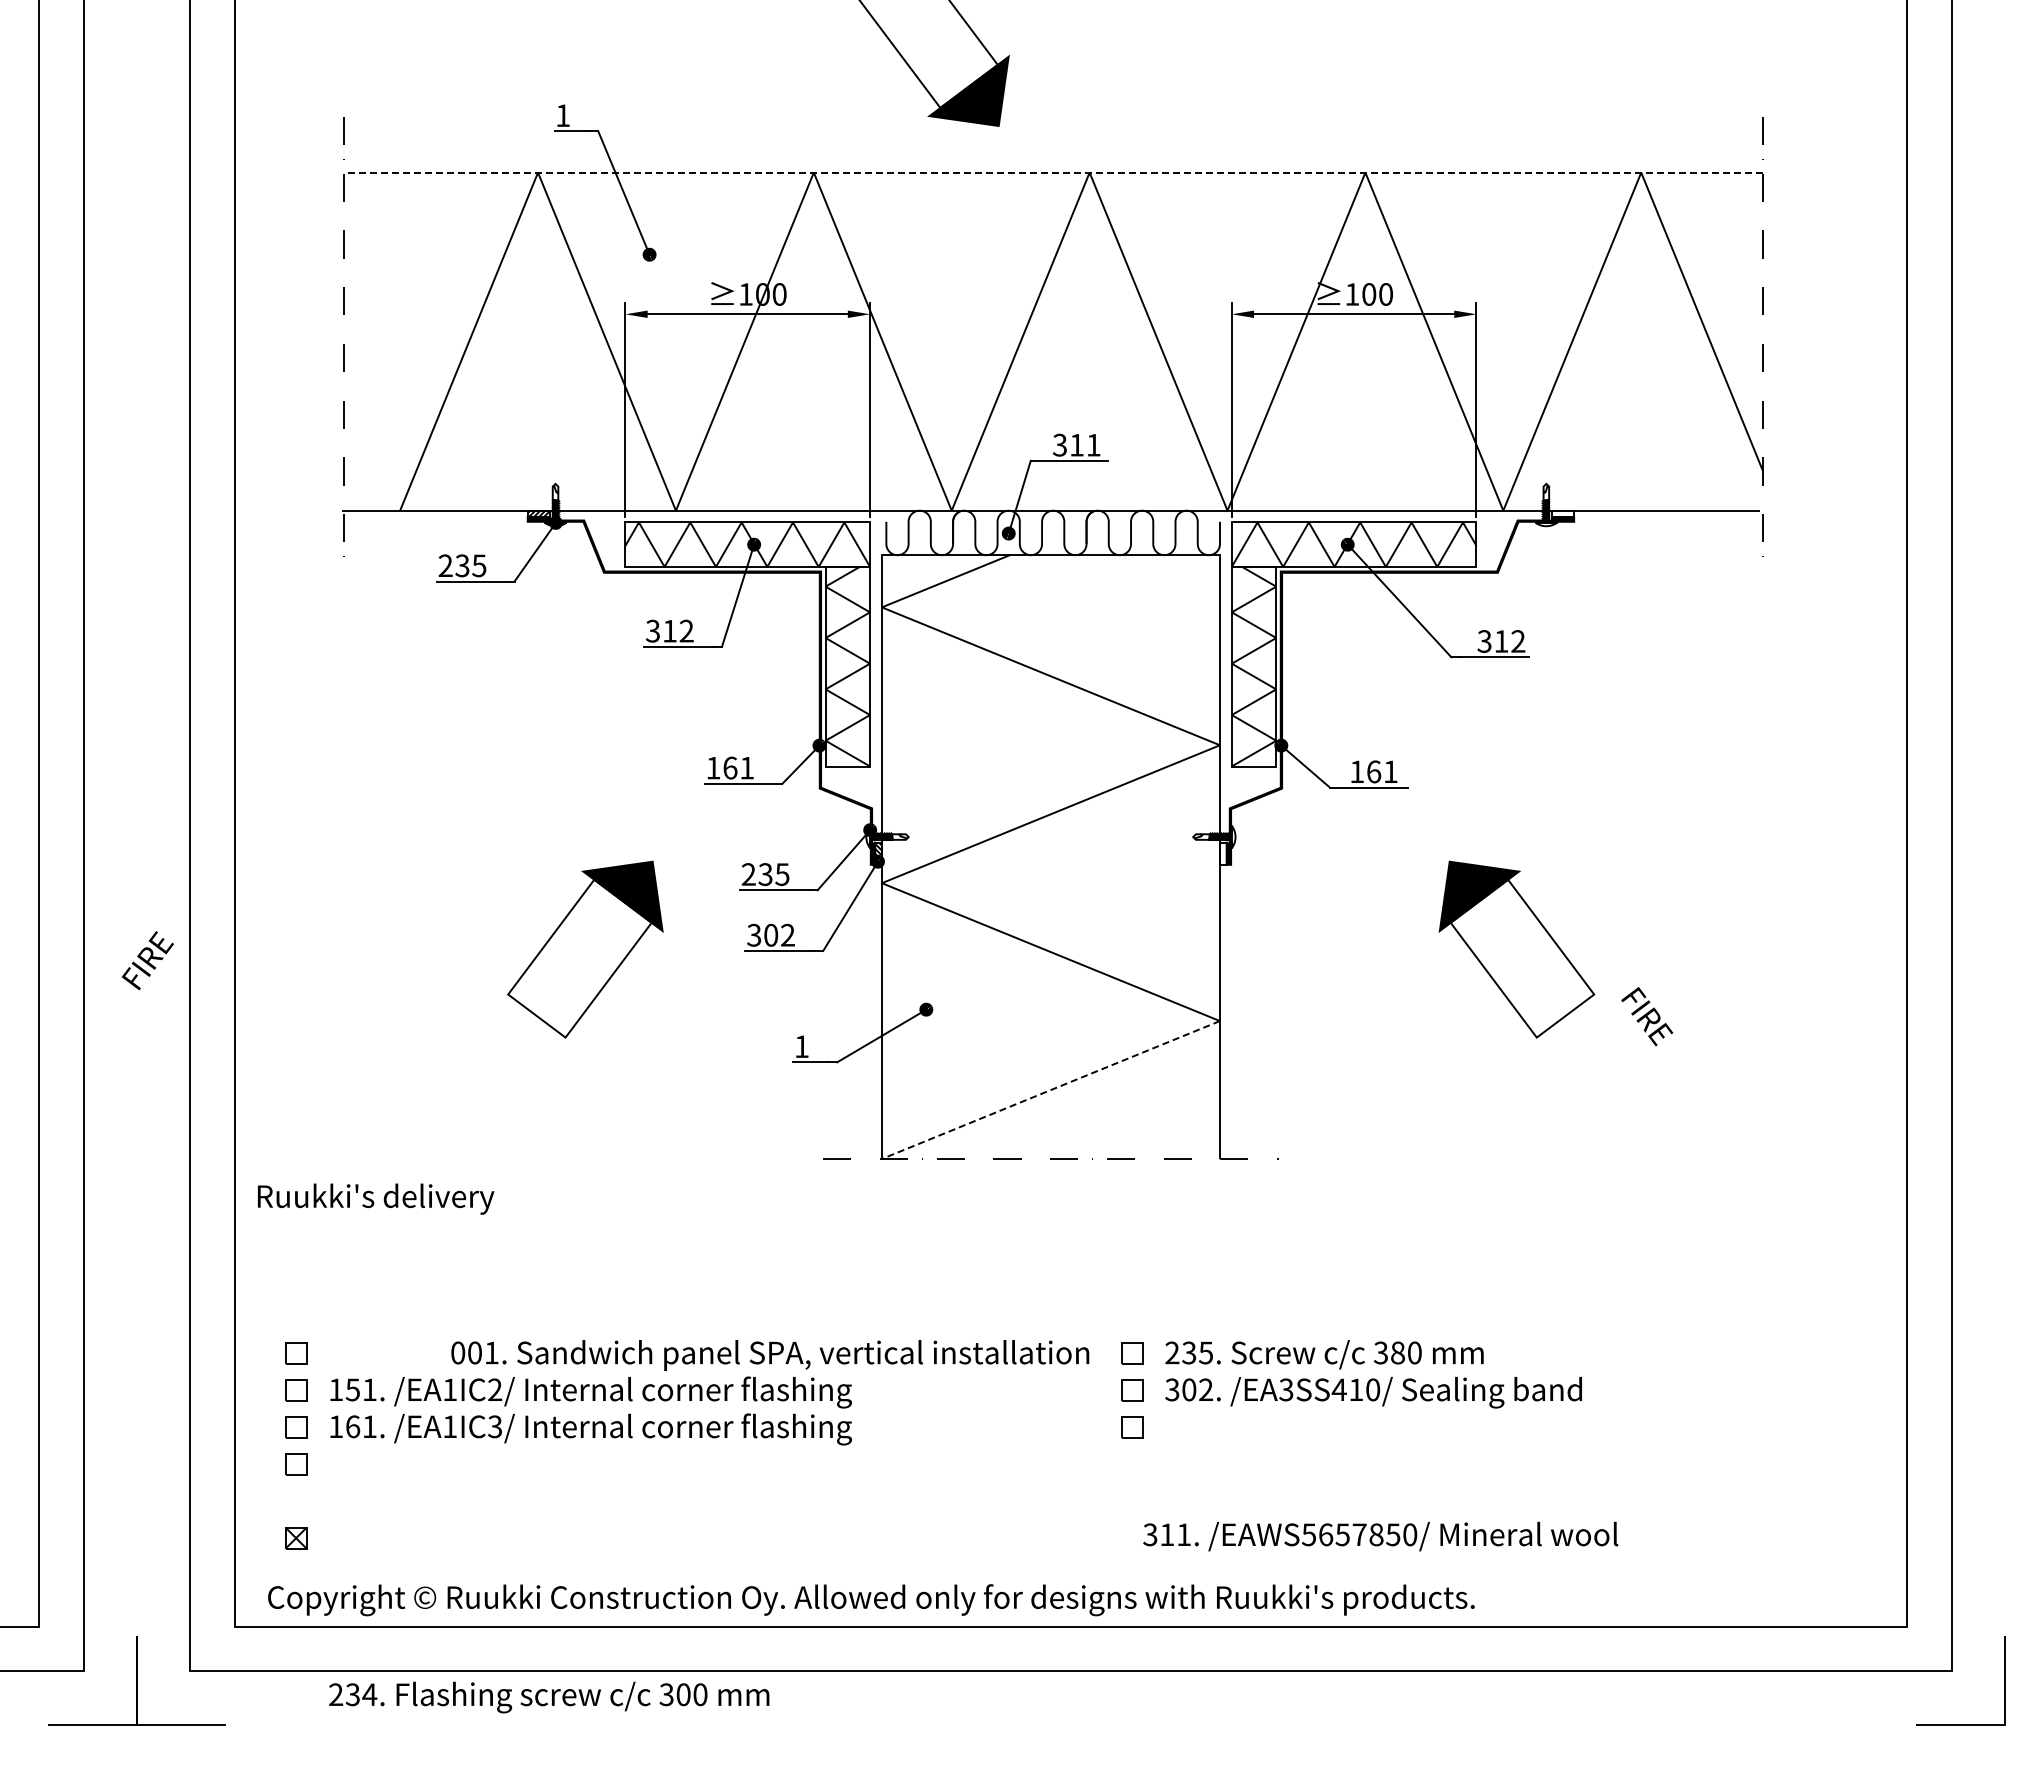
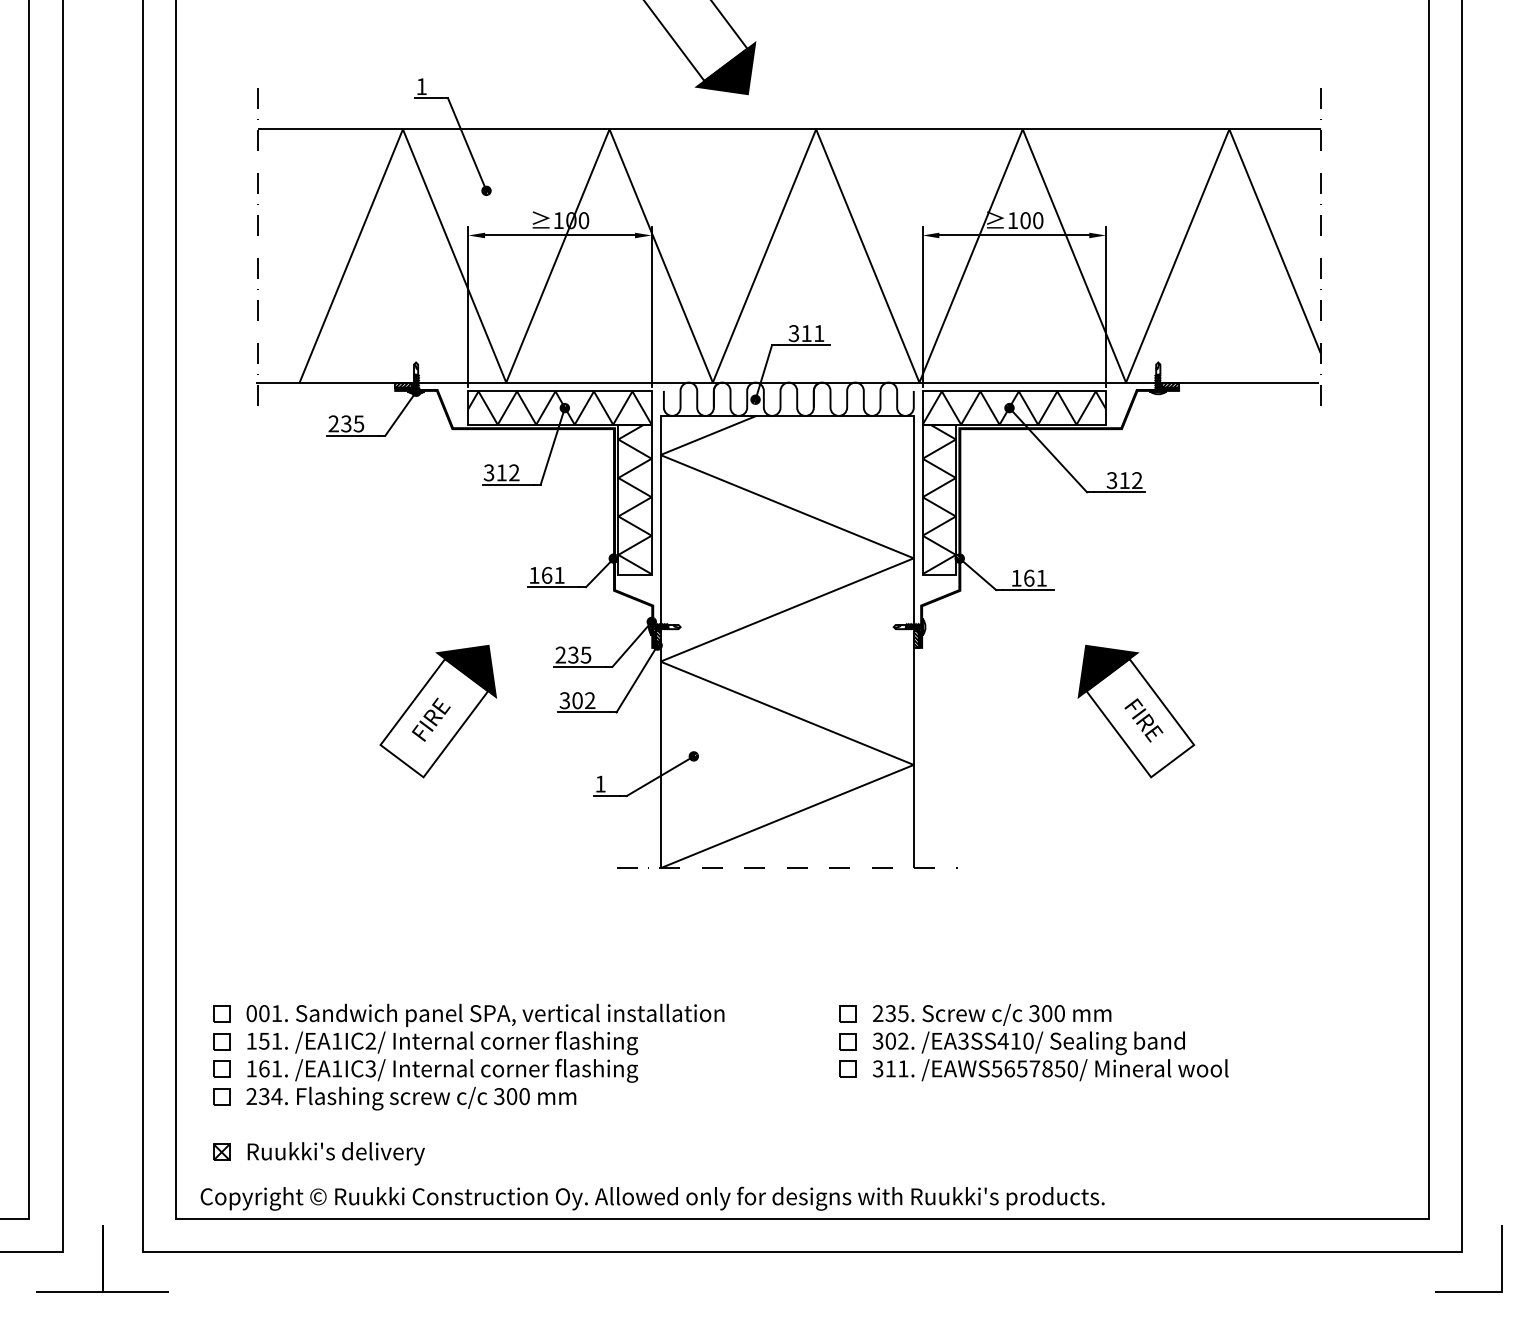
line: (1053, 172) -> (789, 129), dashed -> solid
hatch: (1562, 513) -> (1170, 384), added
hatch: (1222, 853) -> (915, 639), added
text: (147, 960) -> (431, 719), moved
text: (1647, 1016) -> (1144, 720), moved
line: (1050, 1090) -> (786, 816), dashed -> solid
text: (376, 1198) -> (336, 1153), moved
text: (1397, 1353) -> (1046, 1013), 380 -> 300
text: (770, 1355) -> (485, 1015), moved
text: (1380, 1536) -> (1050, 1070), moved
text: (549, 1697) -> (411, 1098), moved

